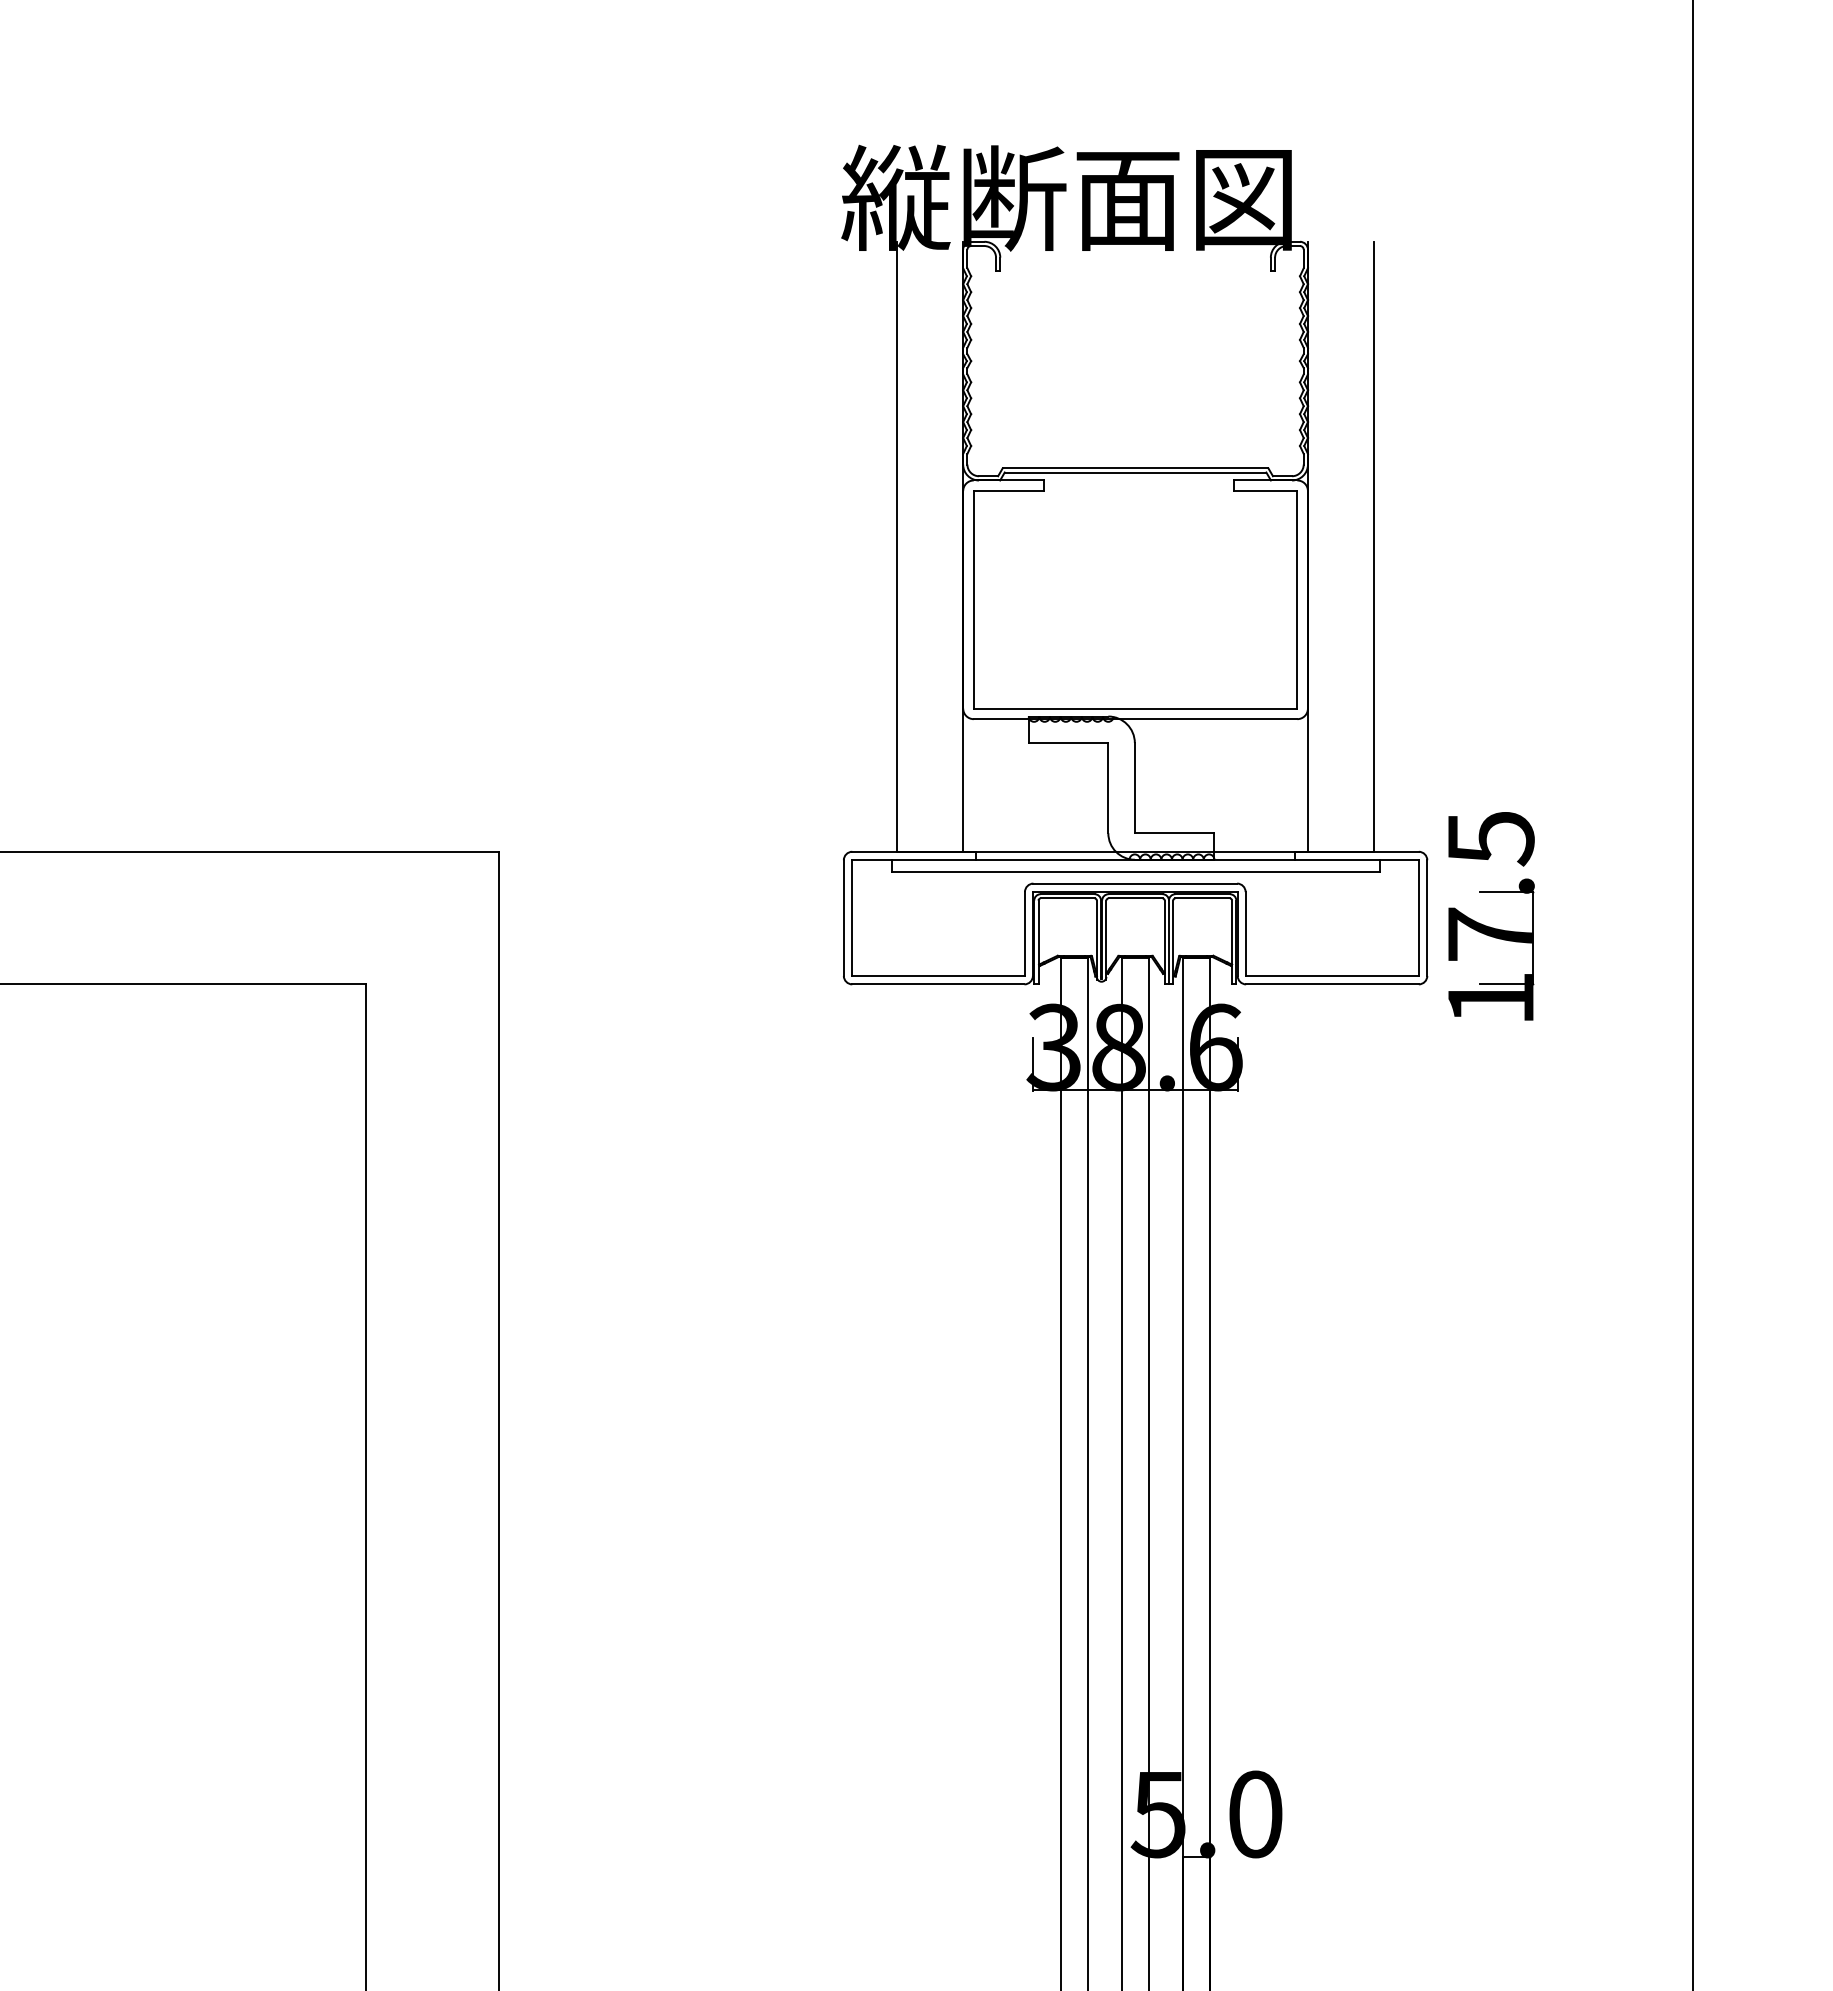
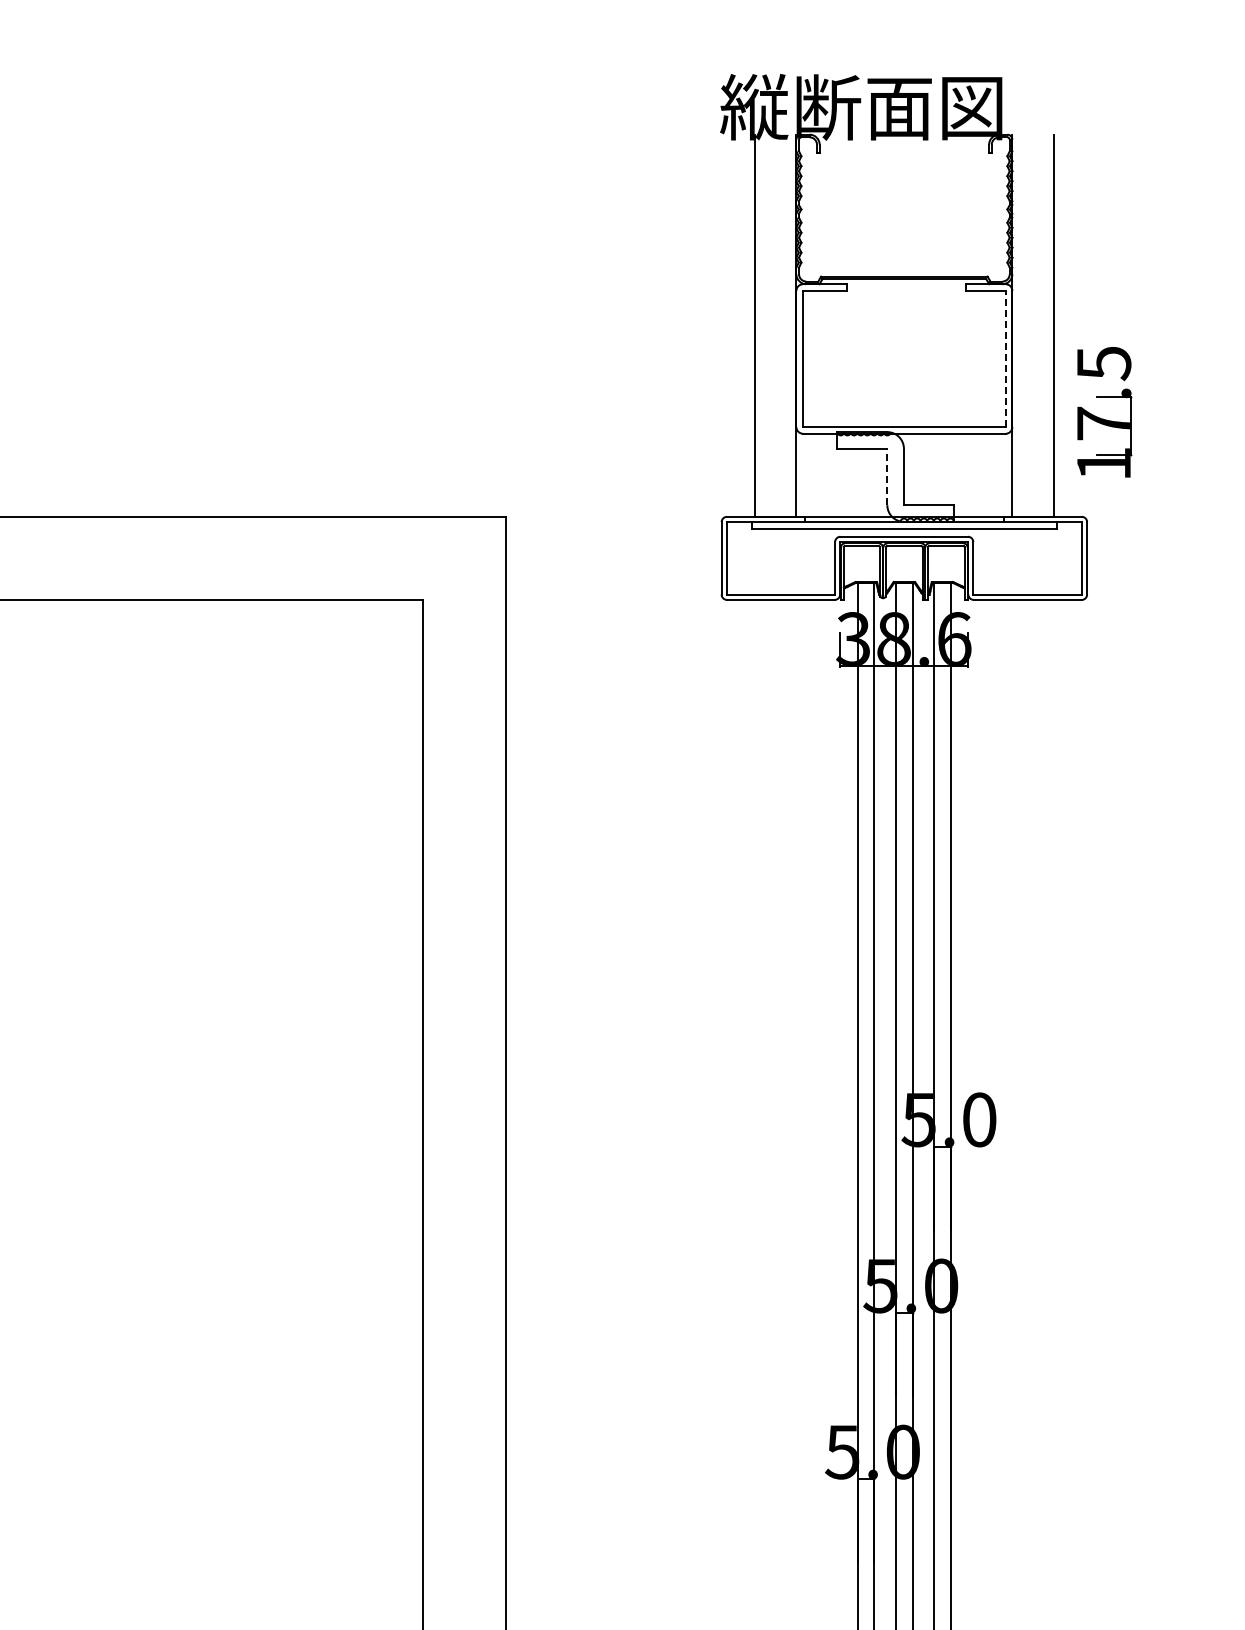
line: (1296, 599) -> (1005, 358), solid -> dashed
line: (1108, 787) -> (887, 476), solid -> dashed
part: (1490, 926) -> (1103, 418), moved

